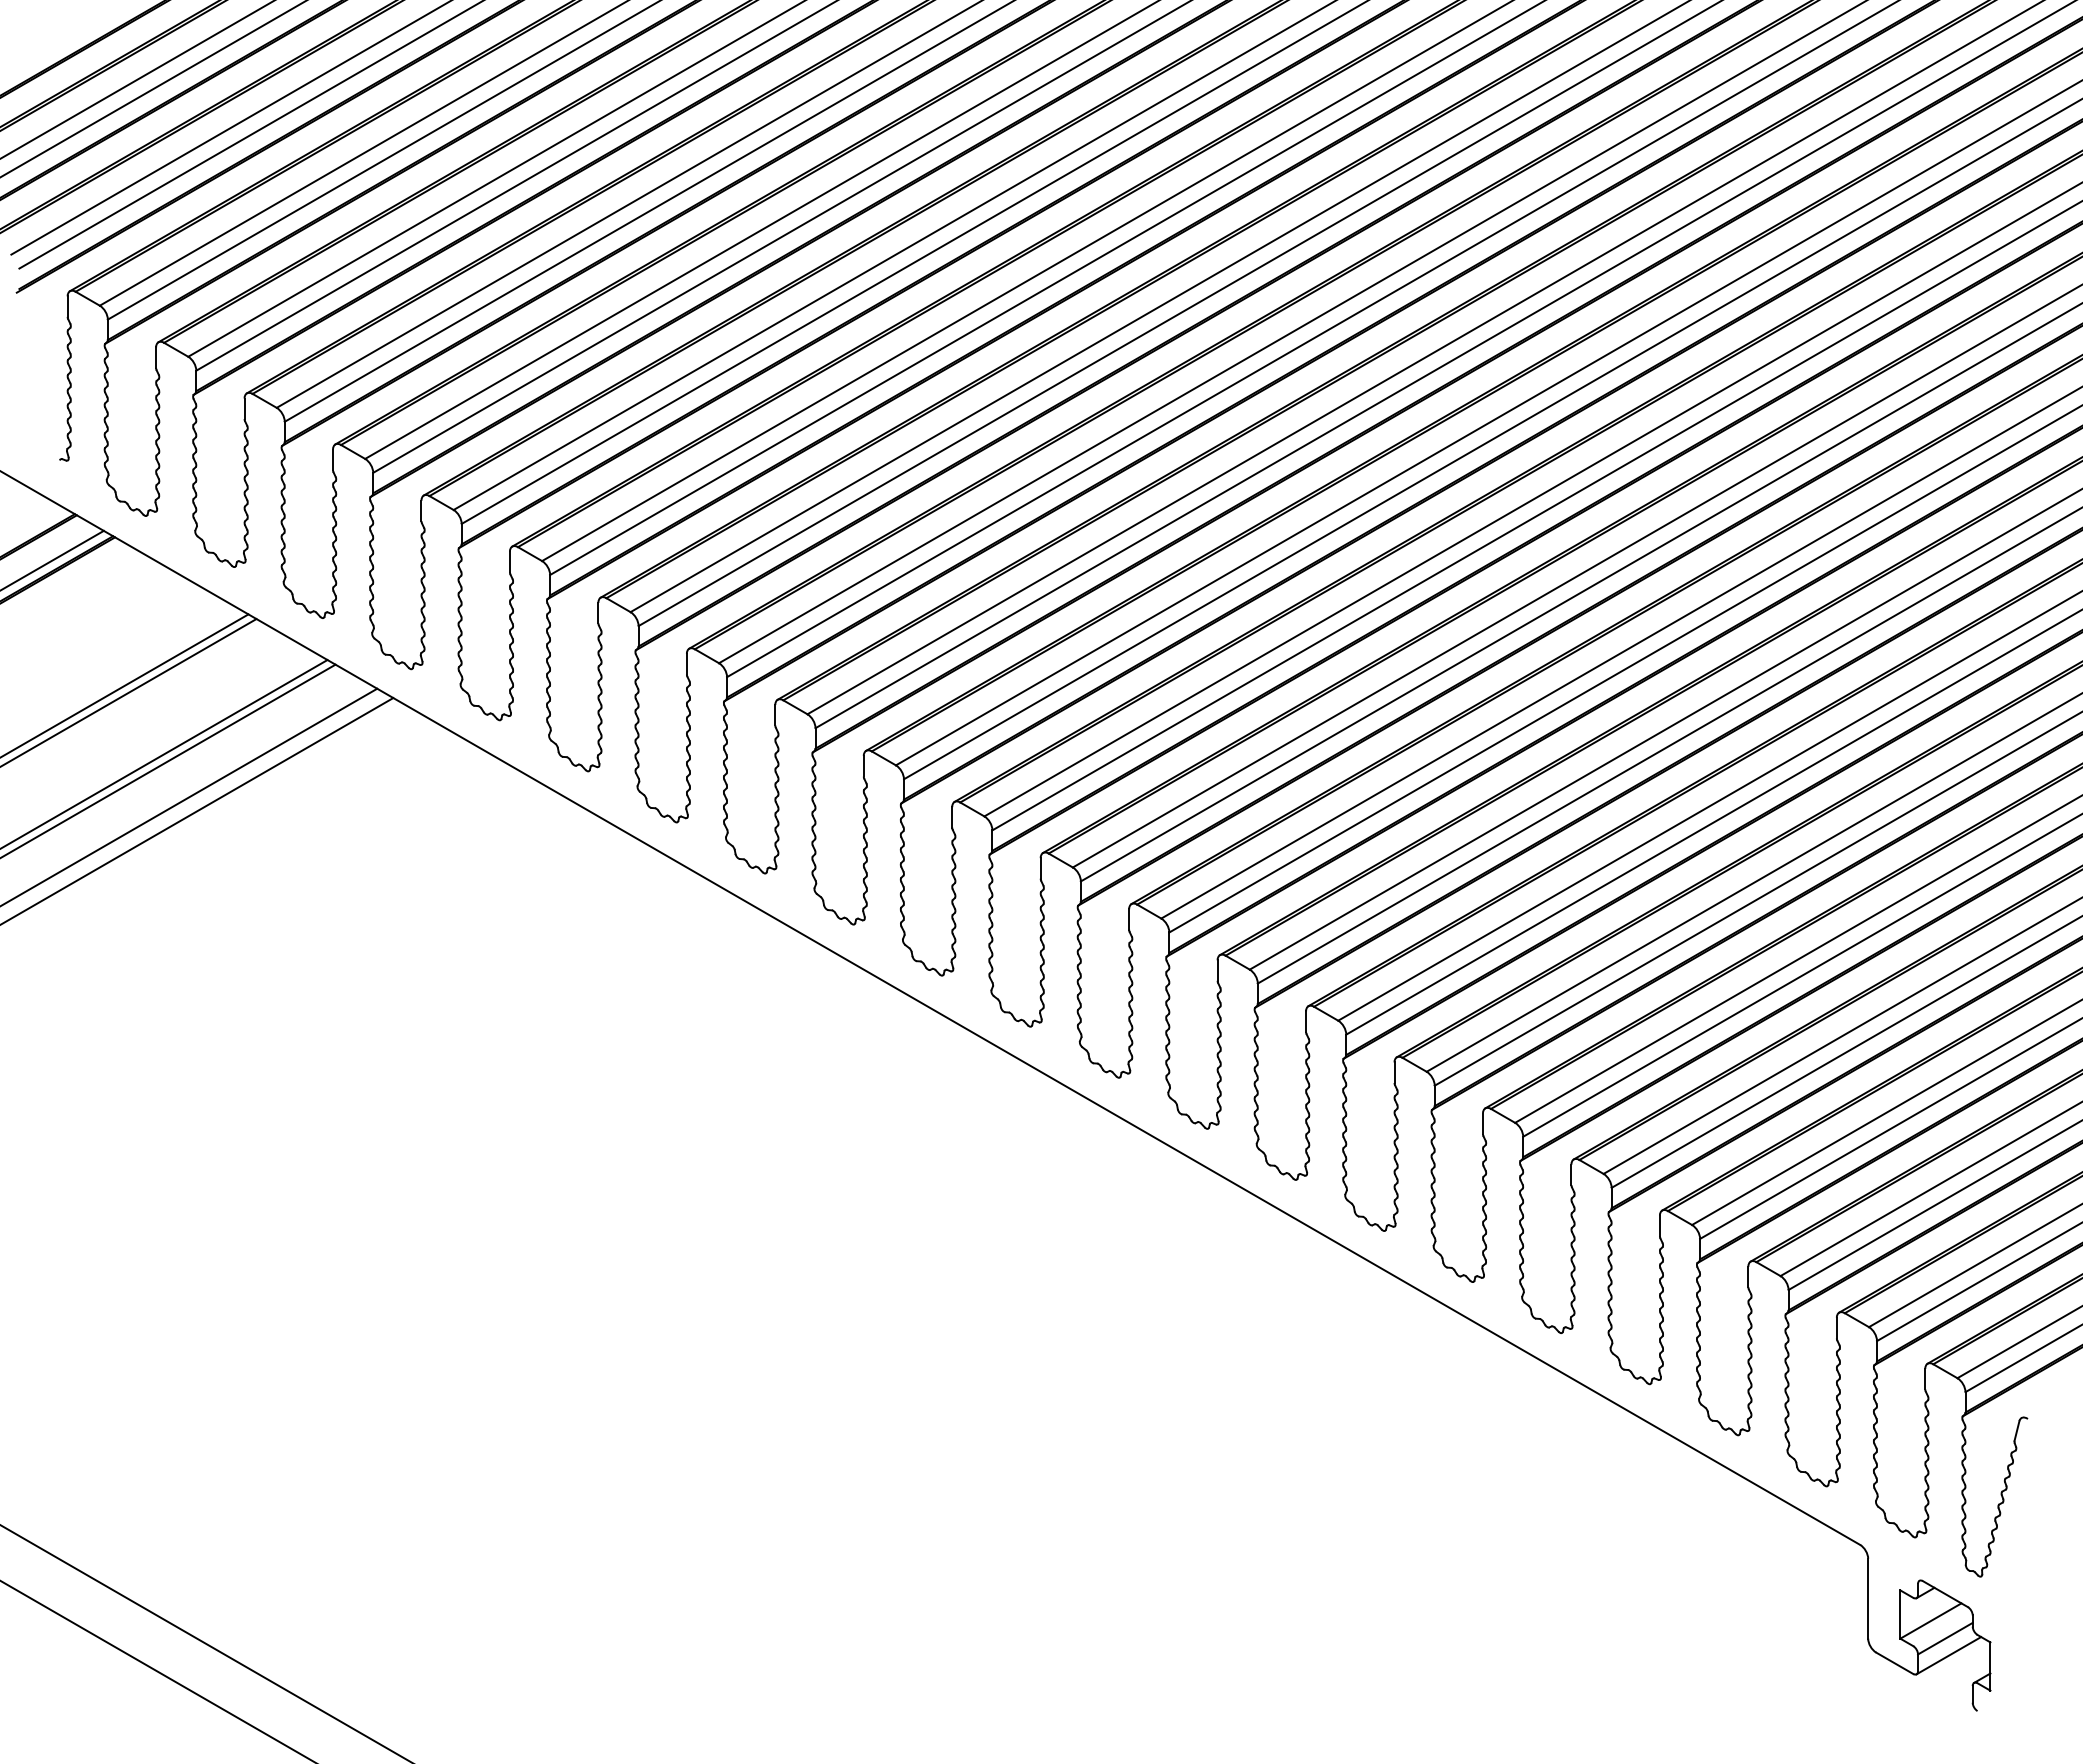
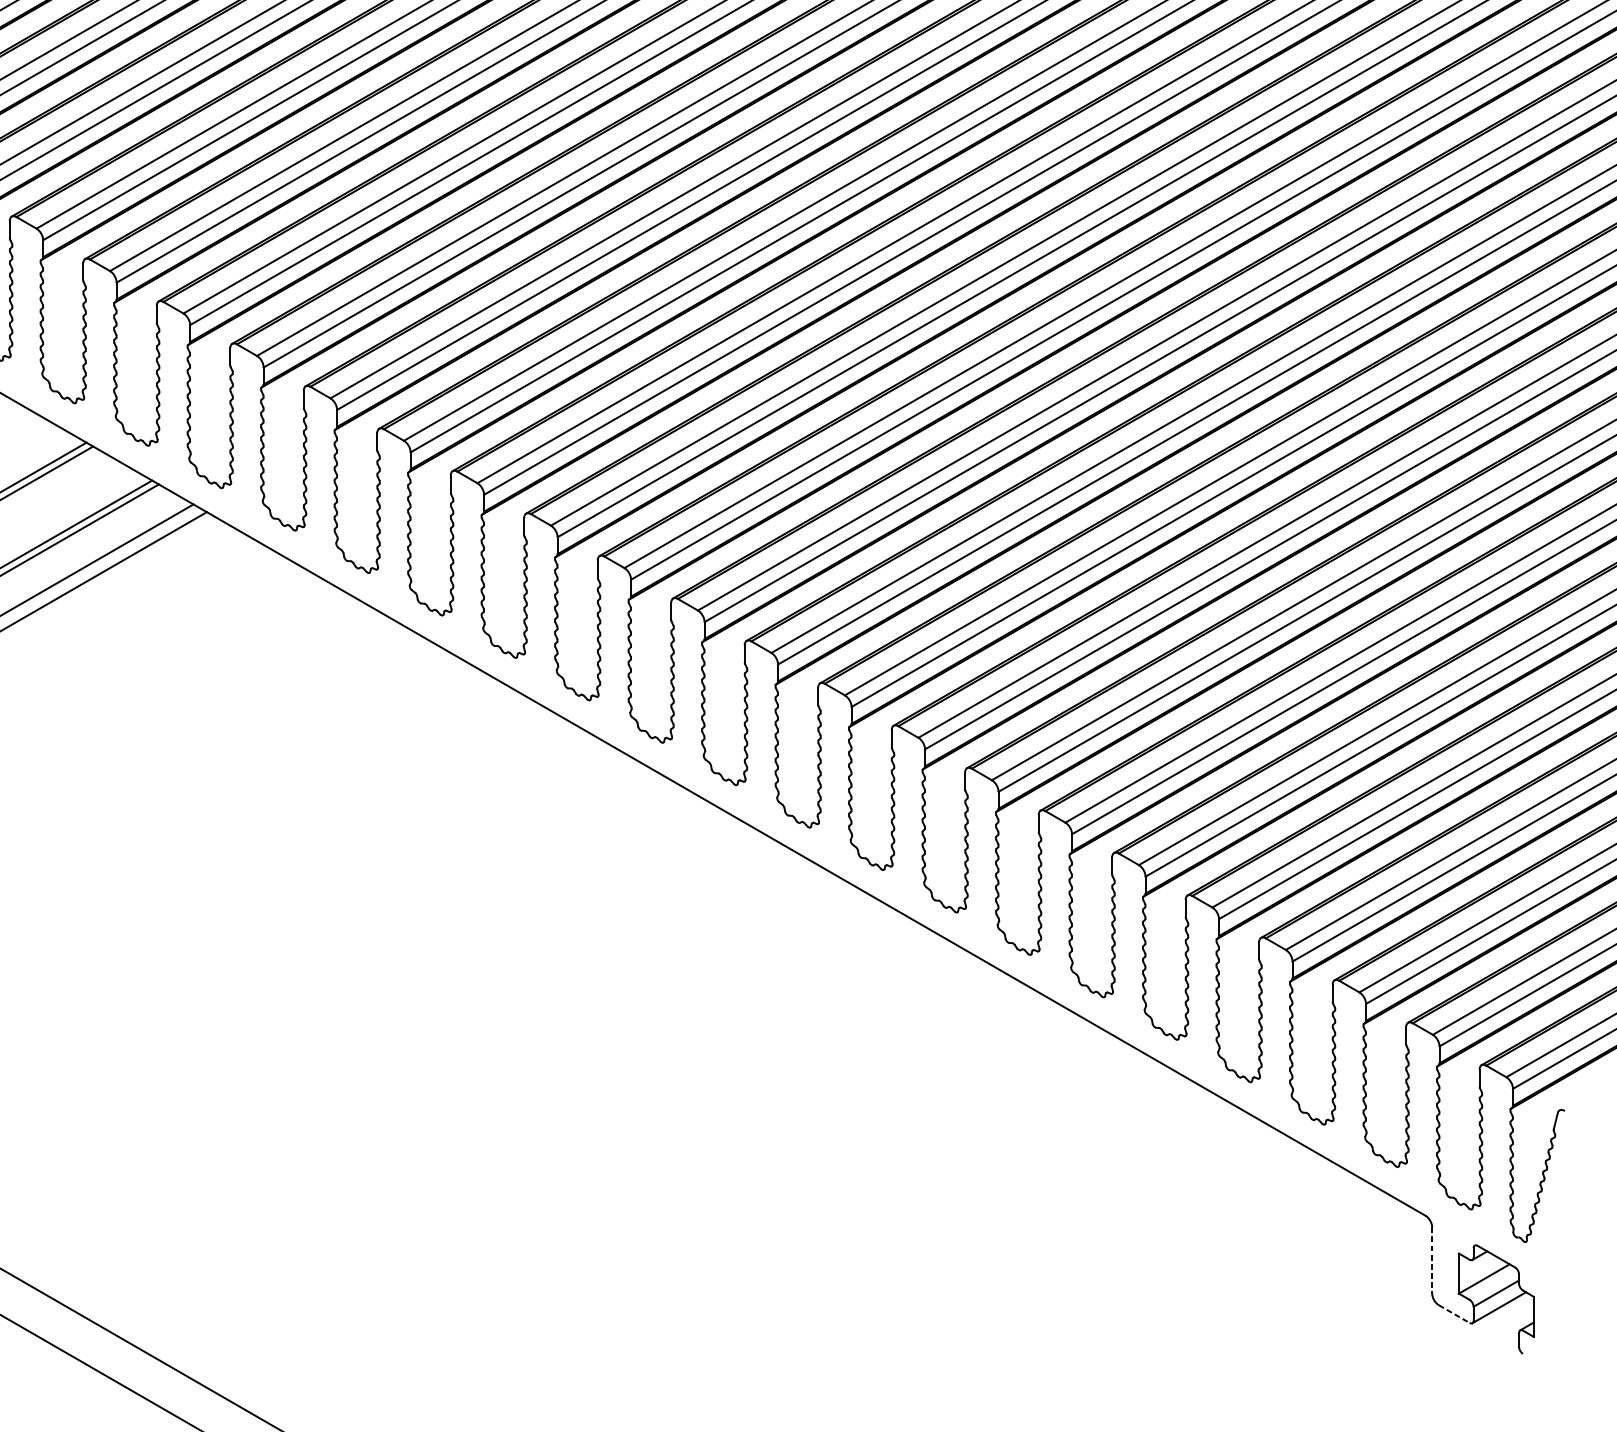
line: (1868, 1598) -> (1432, 1260), solid -> dashed
line: (1895, 1663) -> (1454, 1314), solid -> dashed

